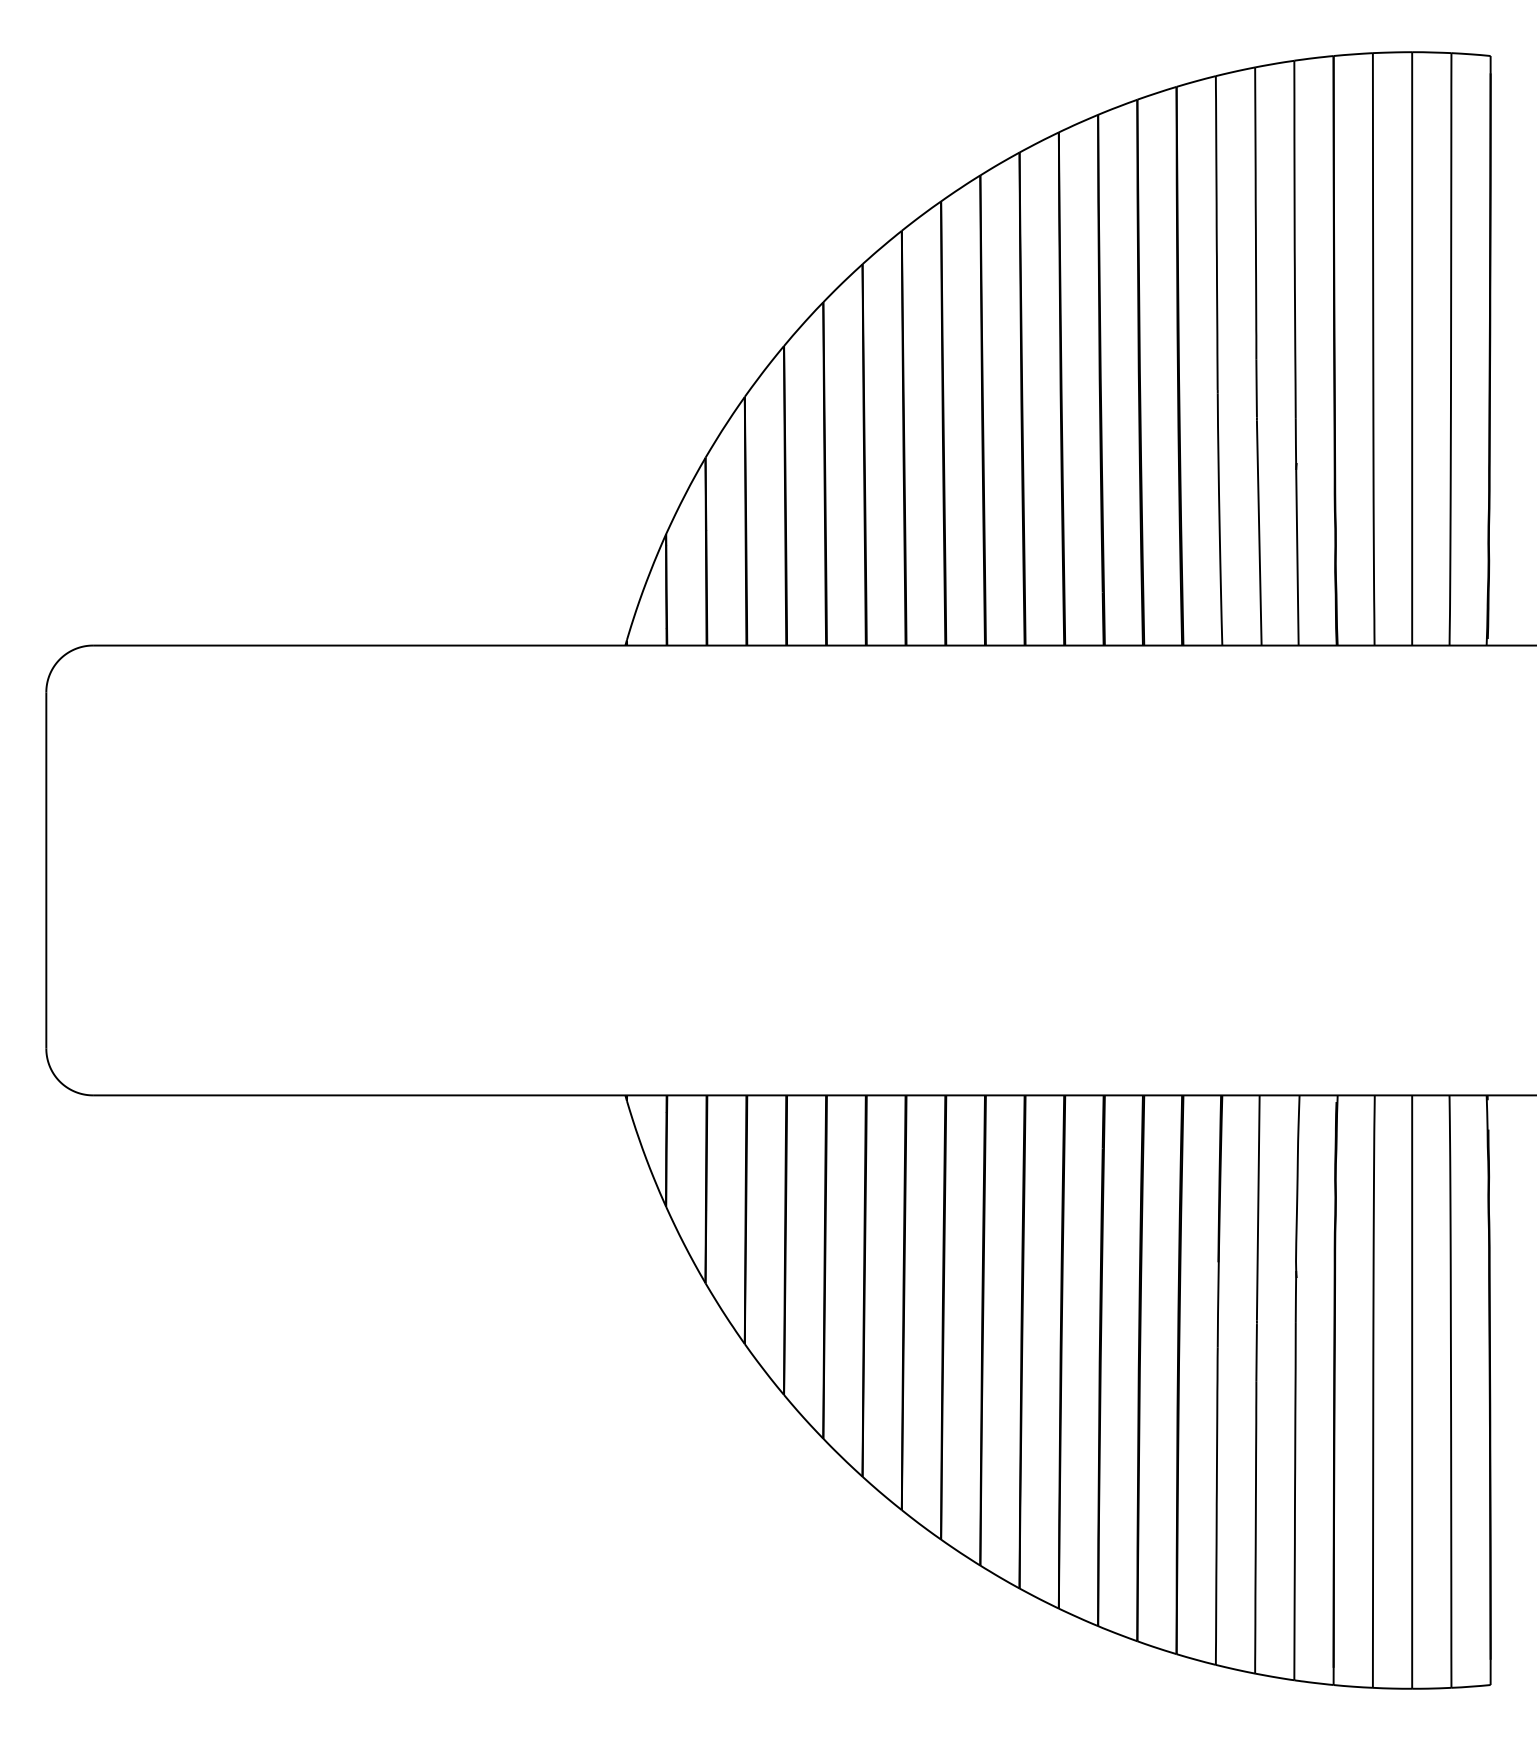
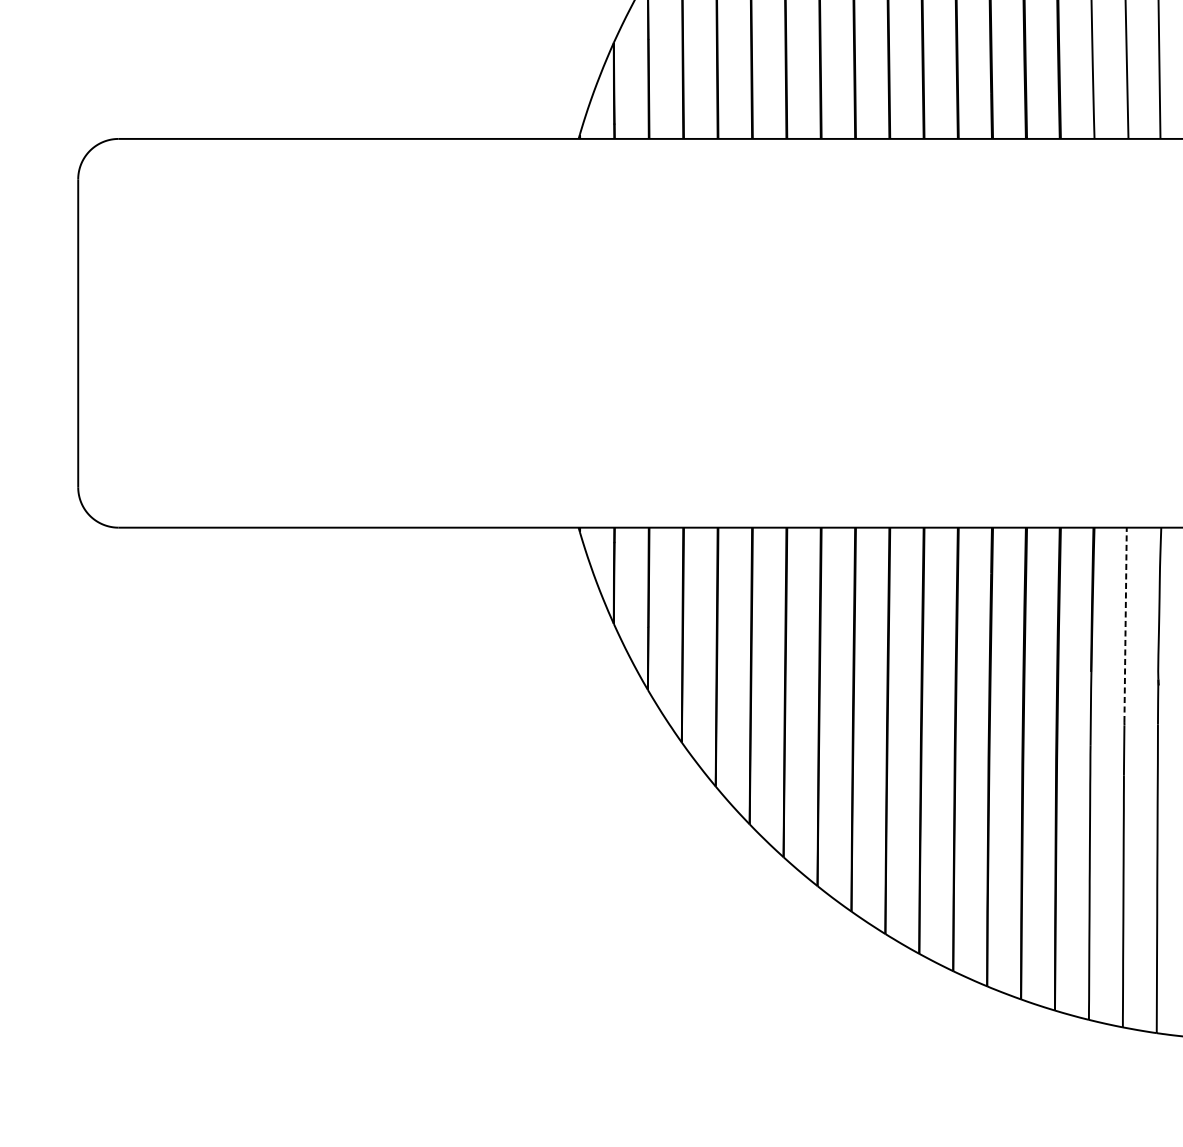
line: (1258, 1207) -> (1125, 624), solid -> dashed

